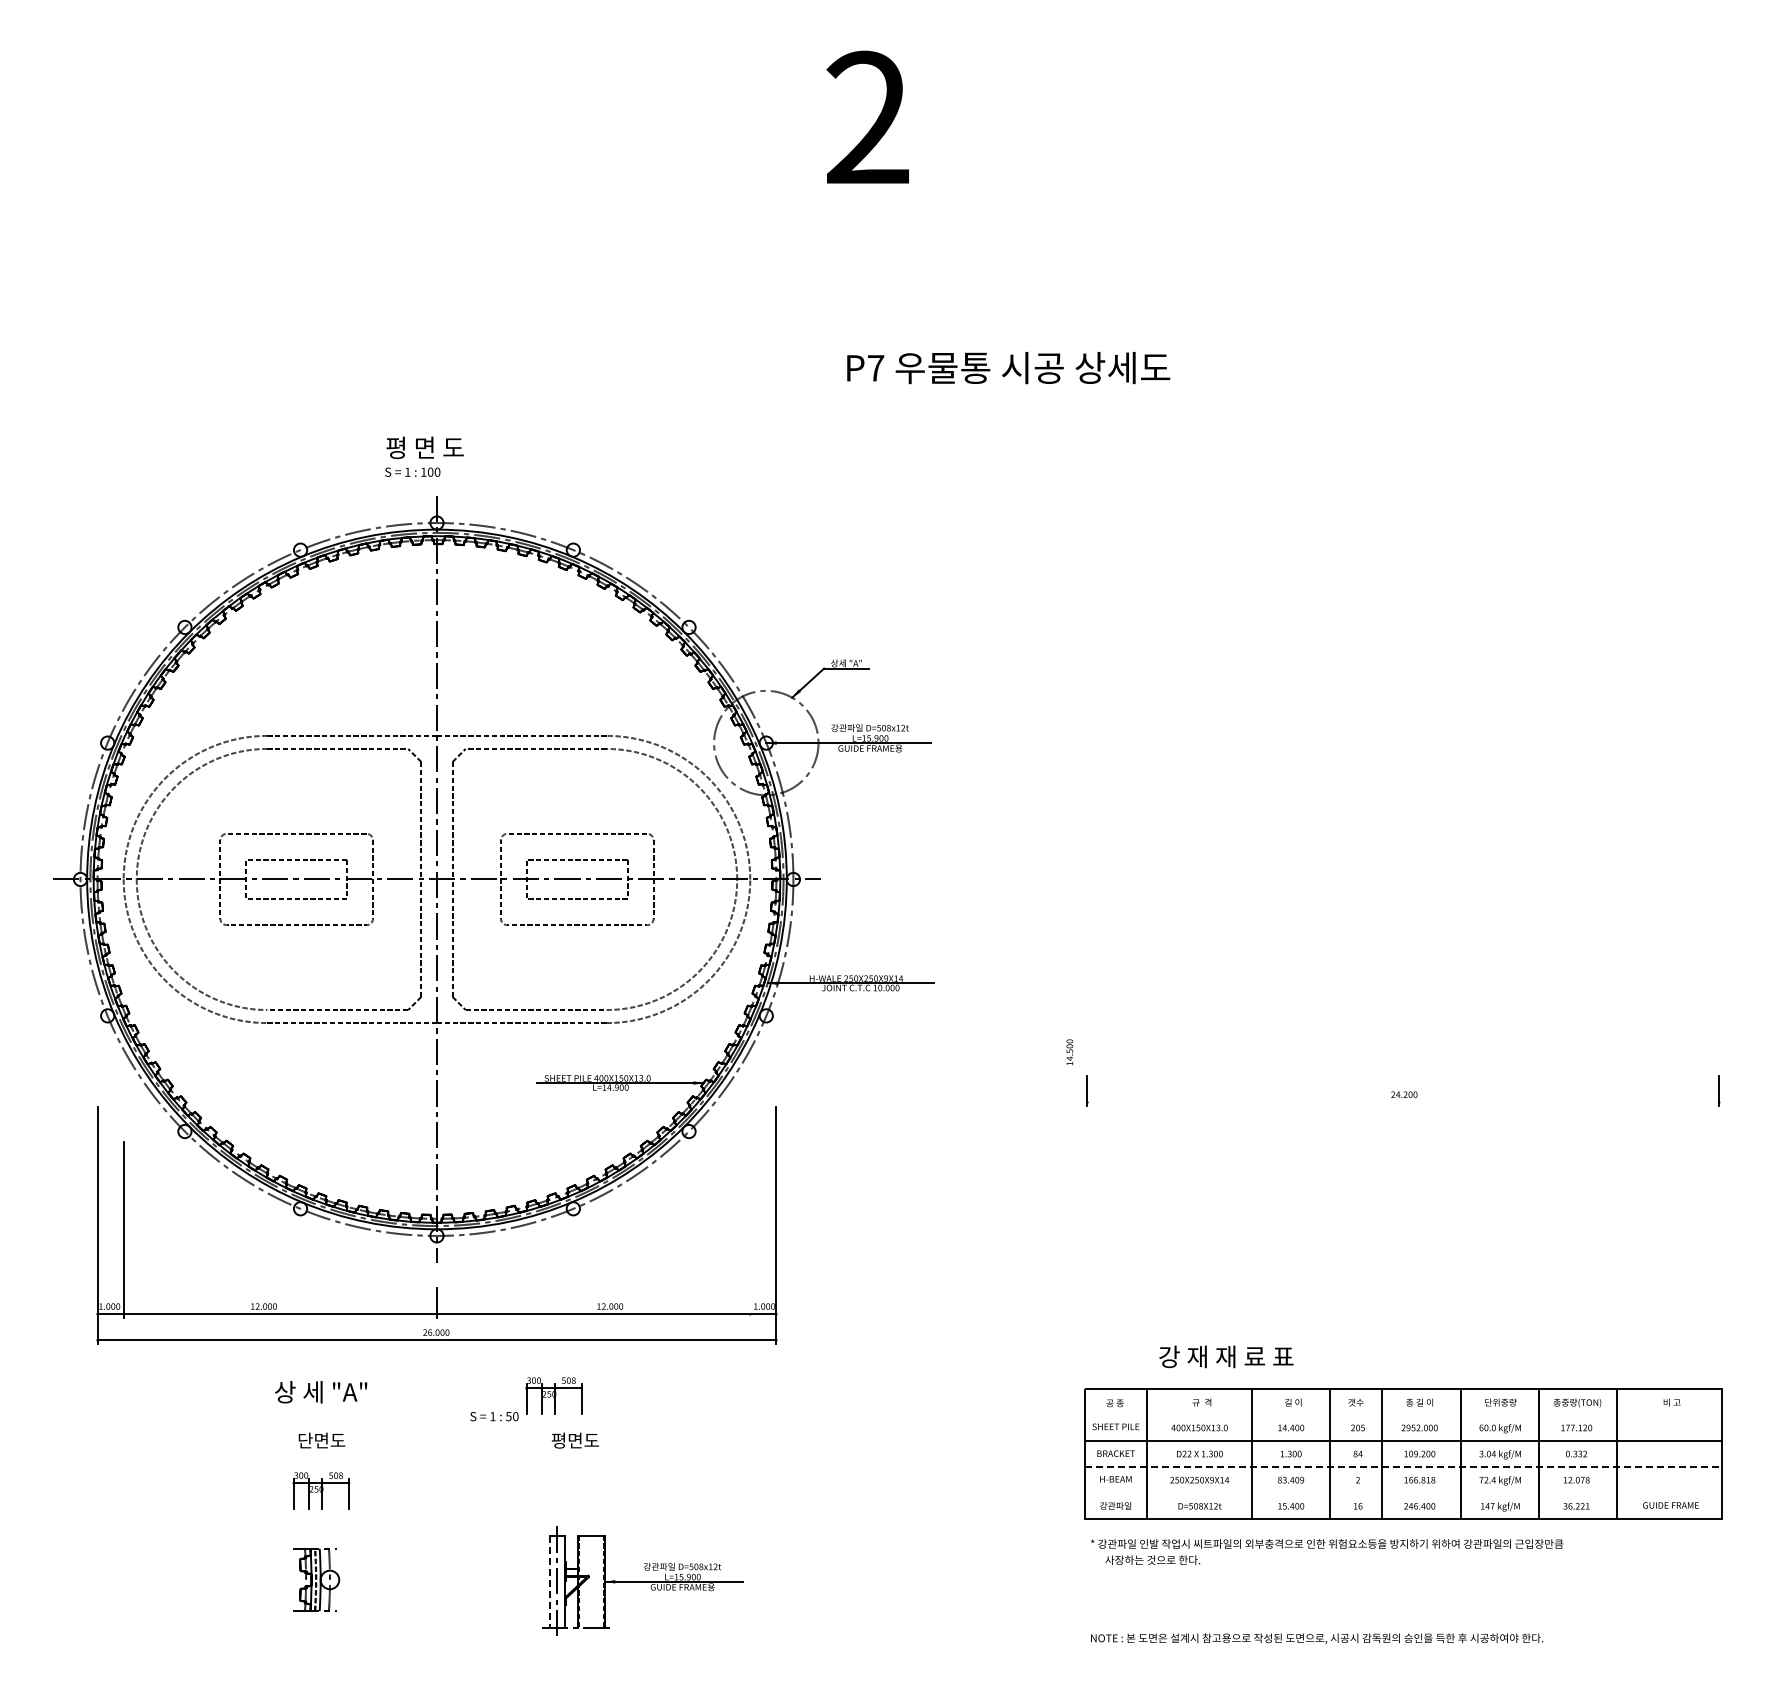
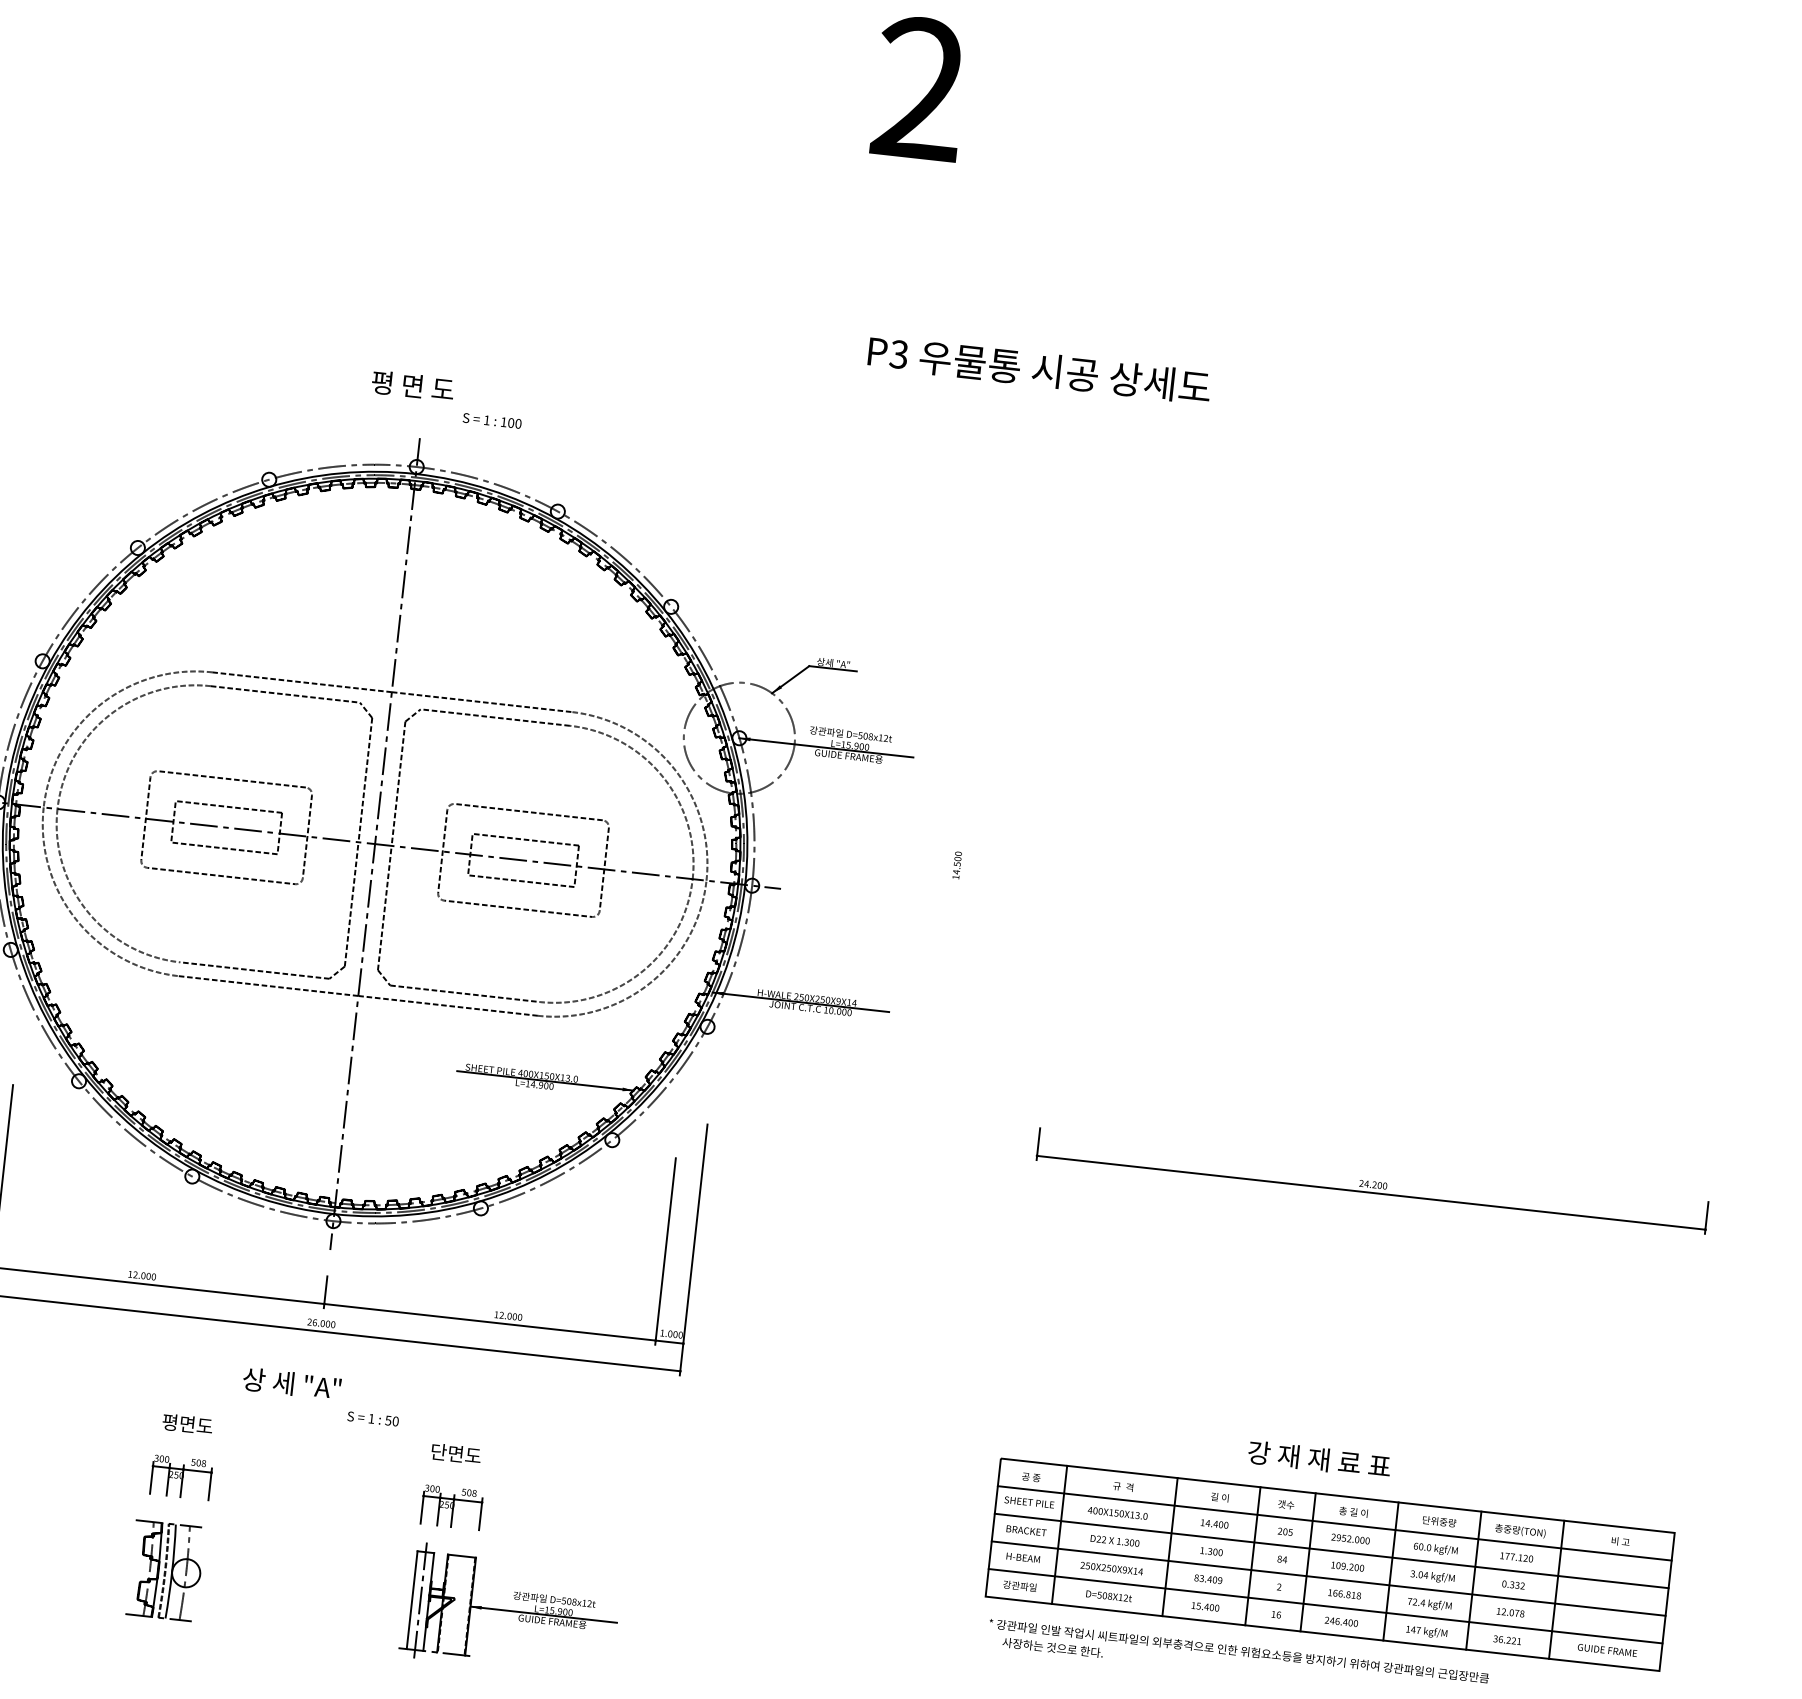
text: (875, 367) -> (898, 353), P7 -> P3
text: (412, 471) -> (492, 420), moved
text: (1069, 1052) -> (956, 865), moved
line: (1403, 1102) -> (1371, 1192), added
line: (750, 1229) -> (665, 1250), added
text: (1226, 1356) -> (1319, 1459), moved
text: (321, 1392) -> (292, 1384), moved
part: (553, 1395) -> (451, 1506), moved
line: (1402, 1414) -> (1334, 1522), added
text: (305, 1440) -> (170, 1422), 단면도 -> 평면도
text: (558, 1440) -> (438, 1451), 평면도 -> 단면도
line: (1403, 1467) -> (1328, 1579), dashed -> solid
line: (1402, 1493) -> (1324, 1606), added
part: (316, 1579) -> (165, 1570), size x1.43
line: (549, 1582) -> (412, 1600), dashed -> solid

